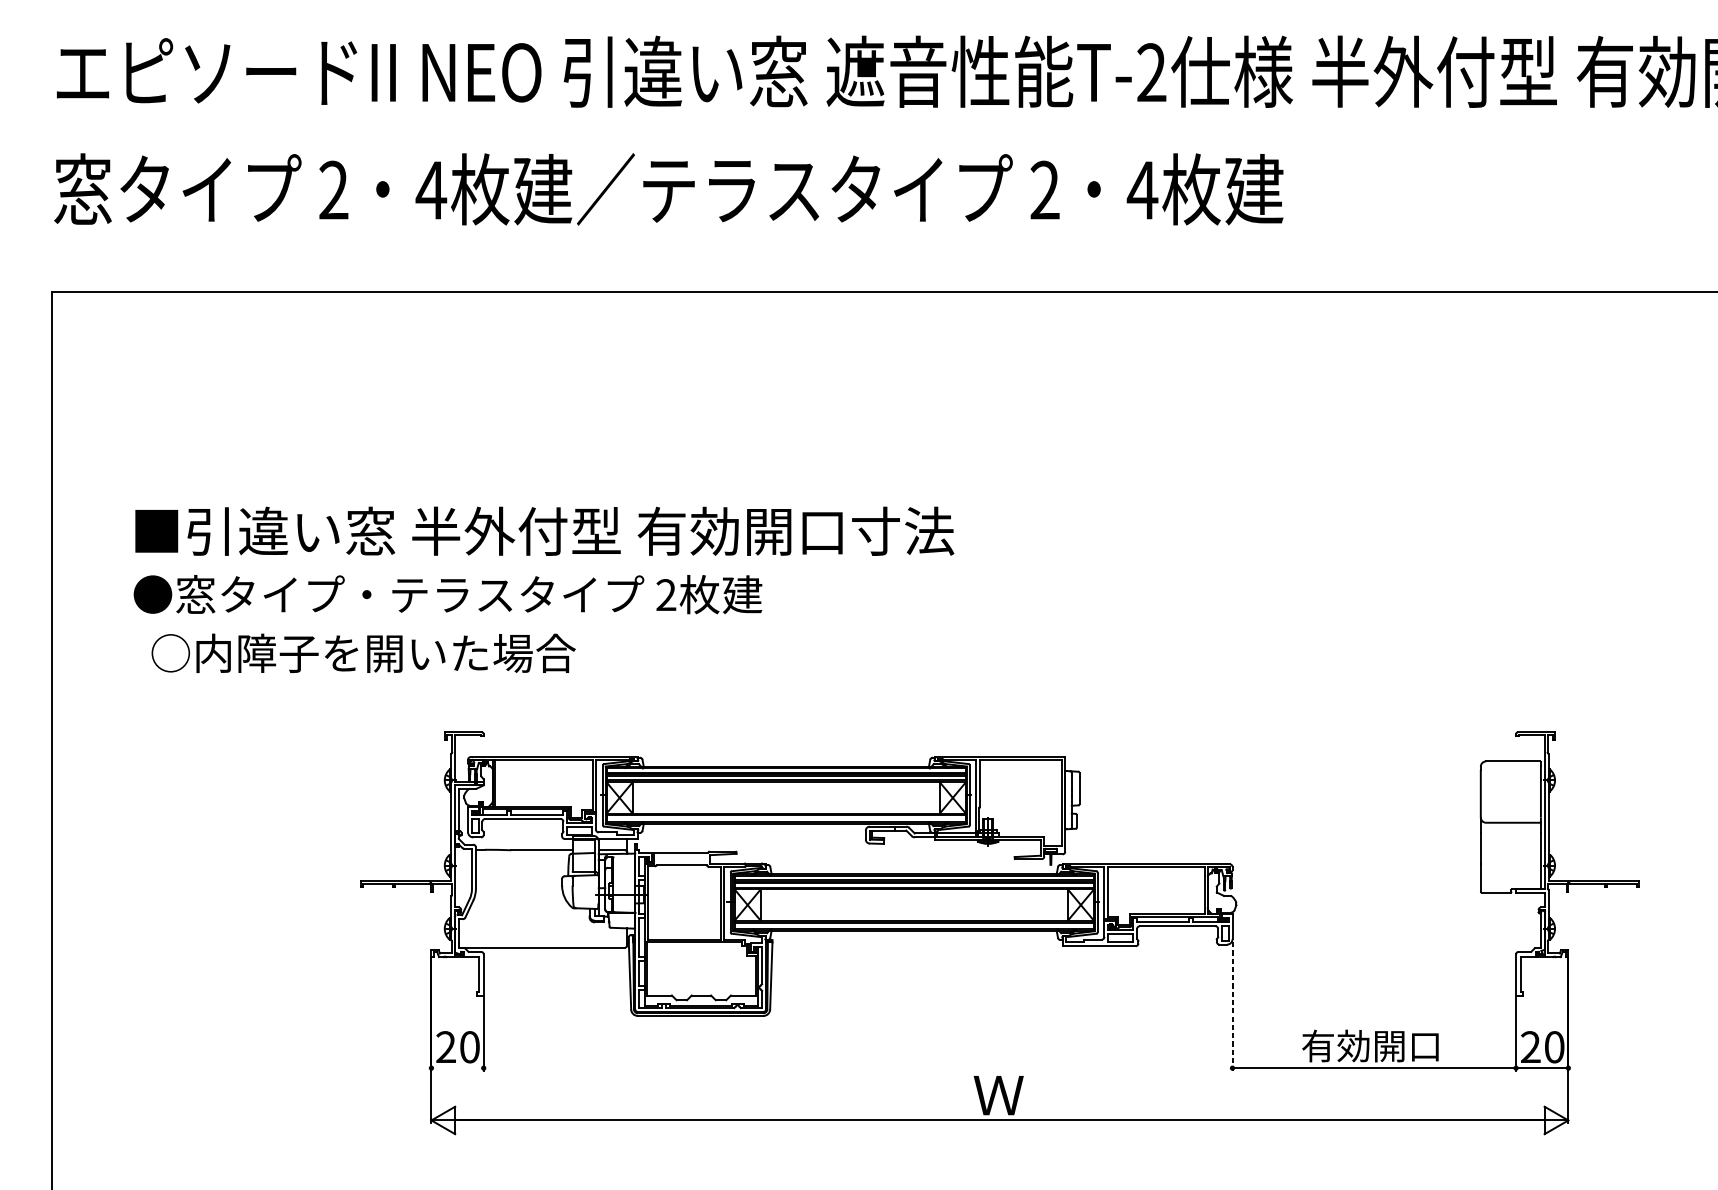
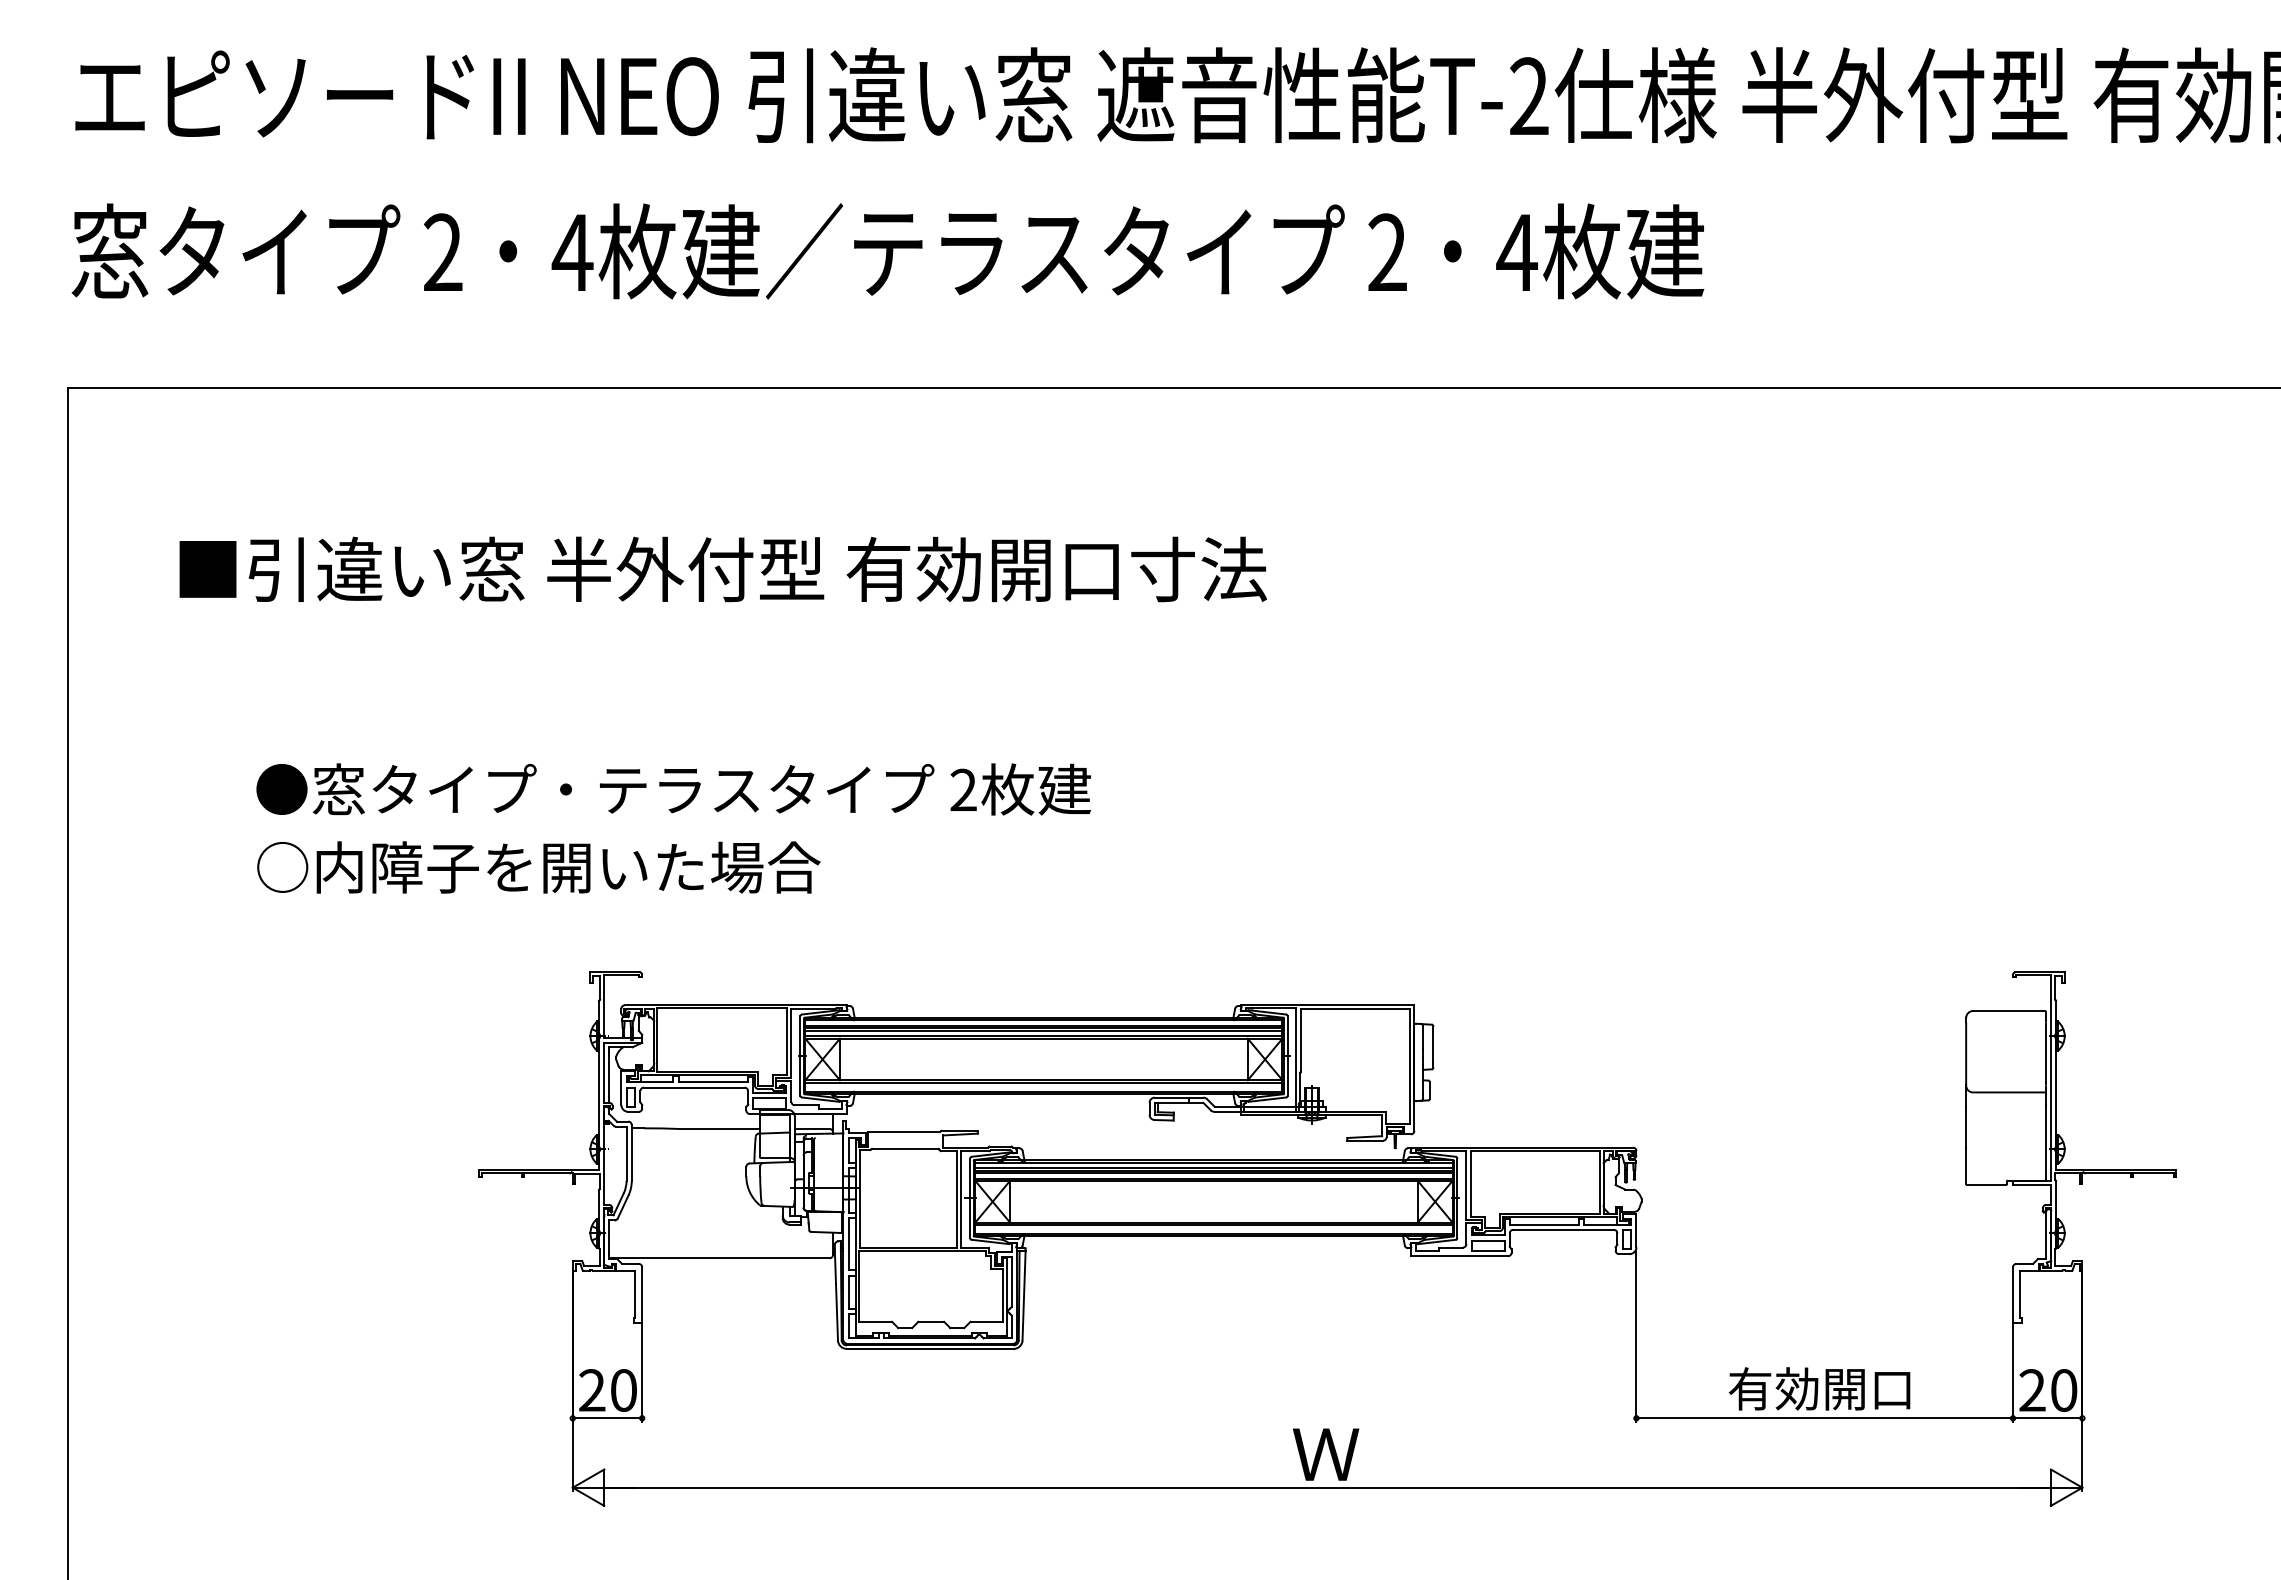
text: (544, 531) -> (722, 569), moved
text: (447, 594) -> (673, 789), moved
text: (363, 653) -> (538, 867), moved
line: (1232, 1006) -> (1636, 1336), dashed -> solid
line: (457, 1068) -> (607, 1418), added

